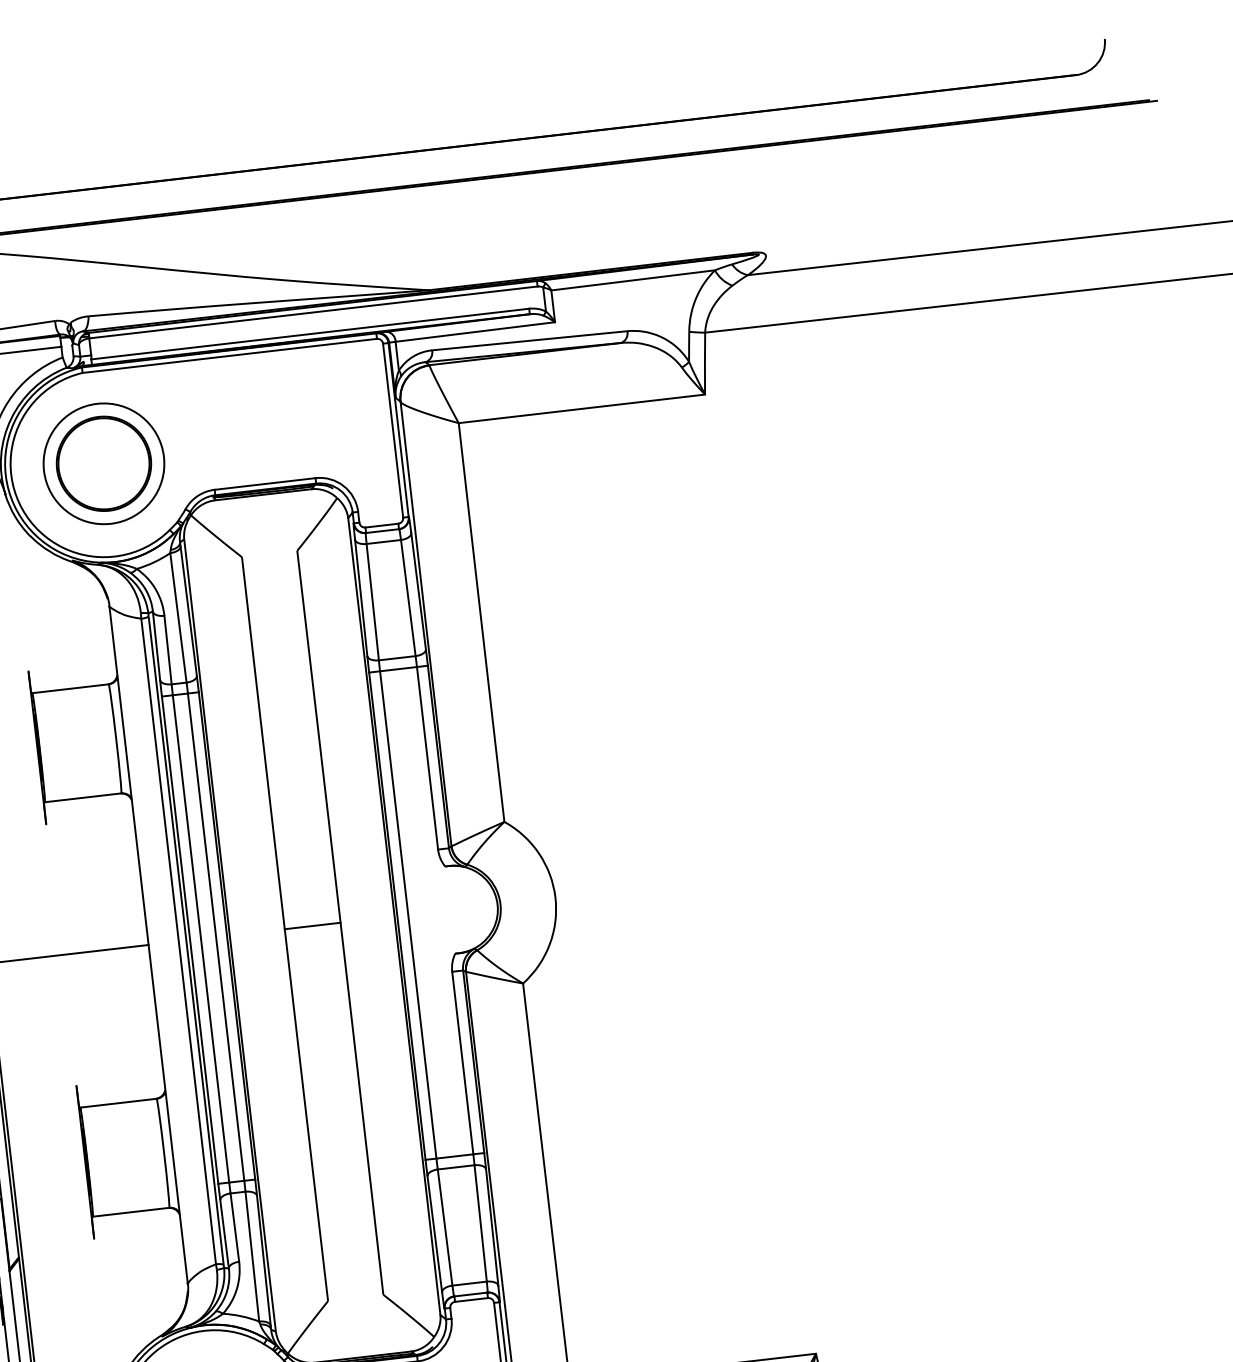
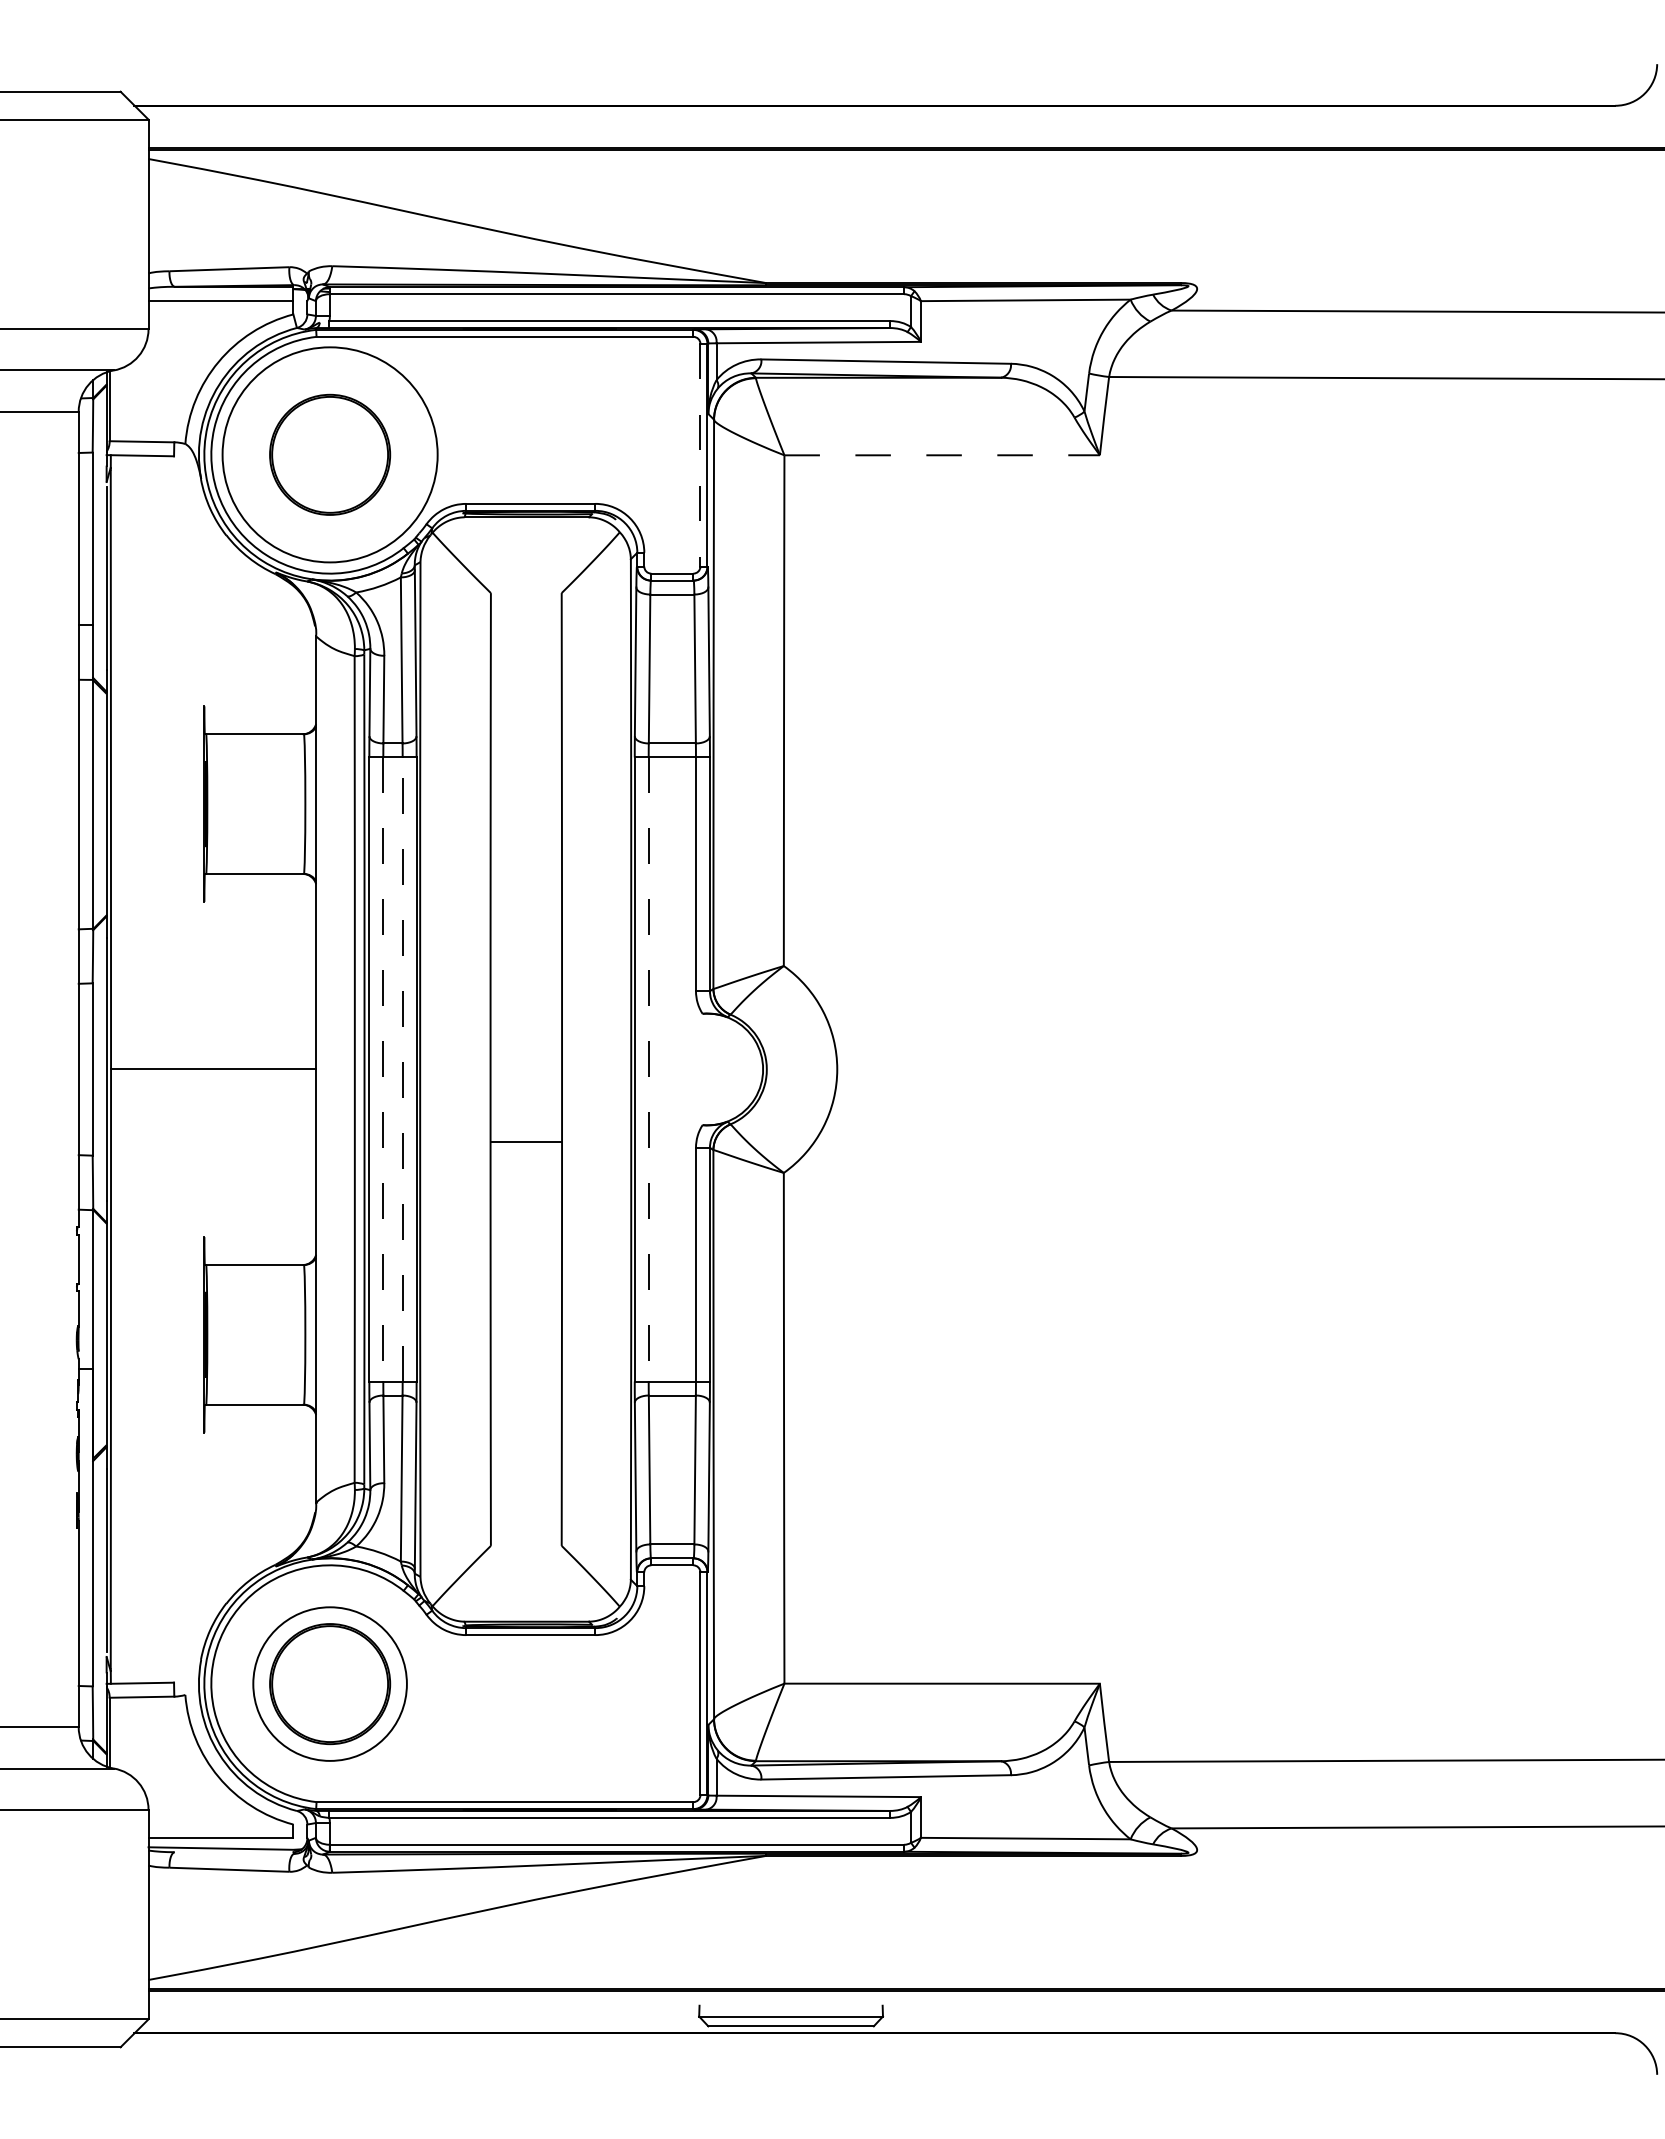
line: (582, 409) -> (942, 455), solid -> dashed
line: (393, 430) -> (700, 455), solid -> dashed
circle: (103, 463) -> (329, 454), size x1.4
line: (408, 914) -> (648, 1069), solid -> dashed
line: (312, 925) -> (526, 1142), moved
line: (216, 937) -> (402, 1069), solid -> dashed
line: (201, 938) -> (383, 1069), solid -> dashed

